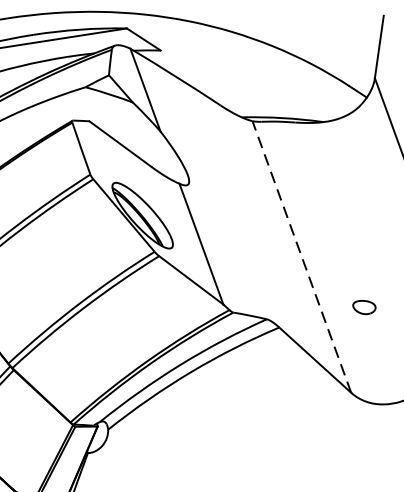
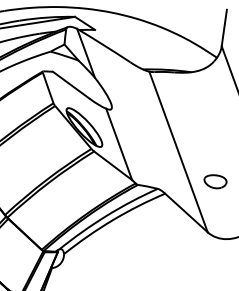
line: (301, 256) -> (178, 151), dashed -> solid
part: (364, 306) -> (215, 181), size x1.67

